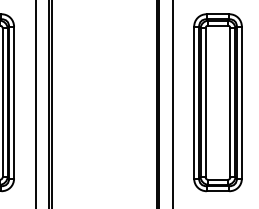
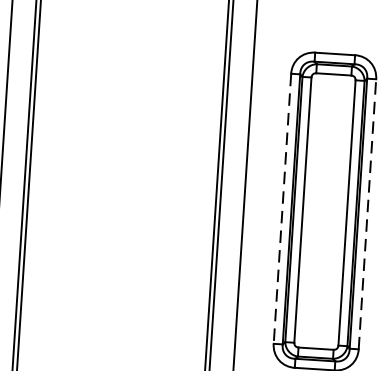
line: (194, 102) -> (283, 208), solid -> dashed
line: (241, 102) -> (366, 213), solid -> dashed

